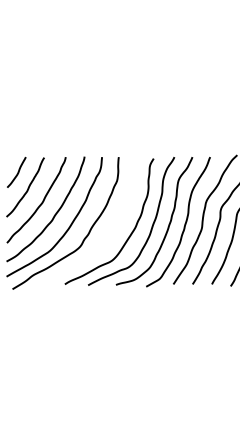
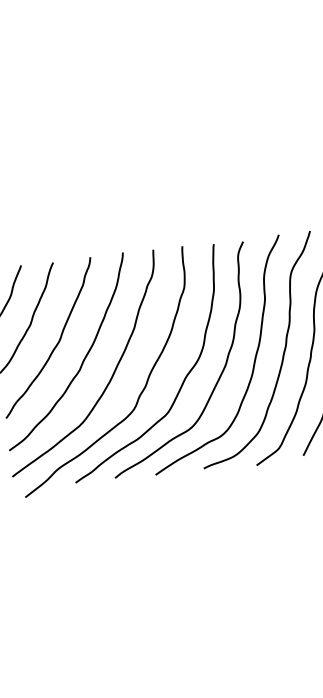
curve: (109, 233) -> (181, 380), added

